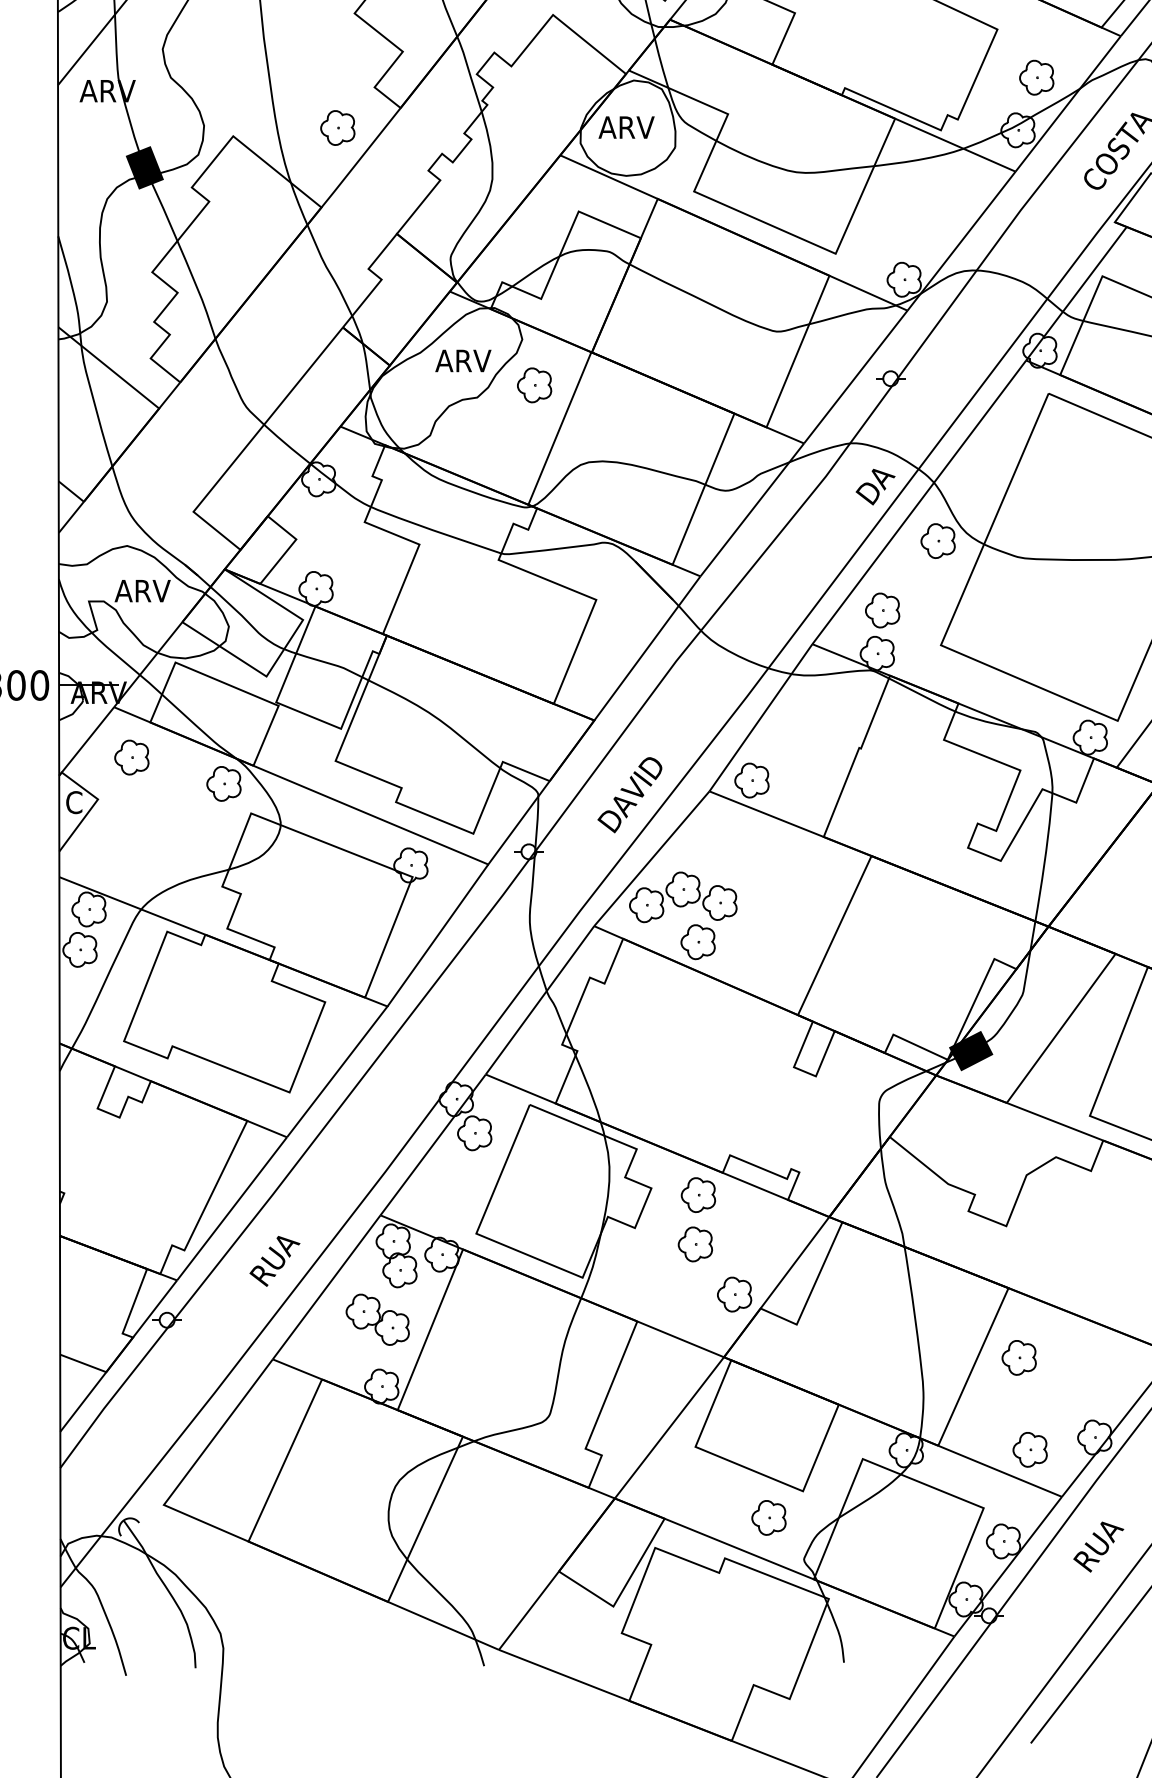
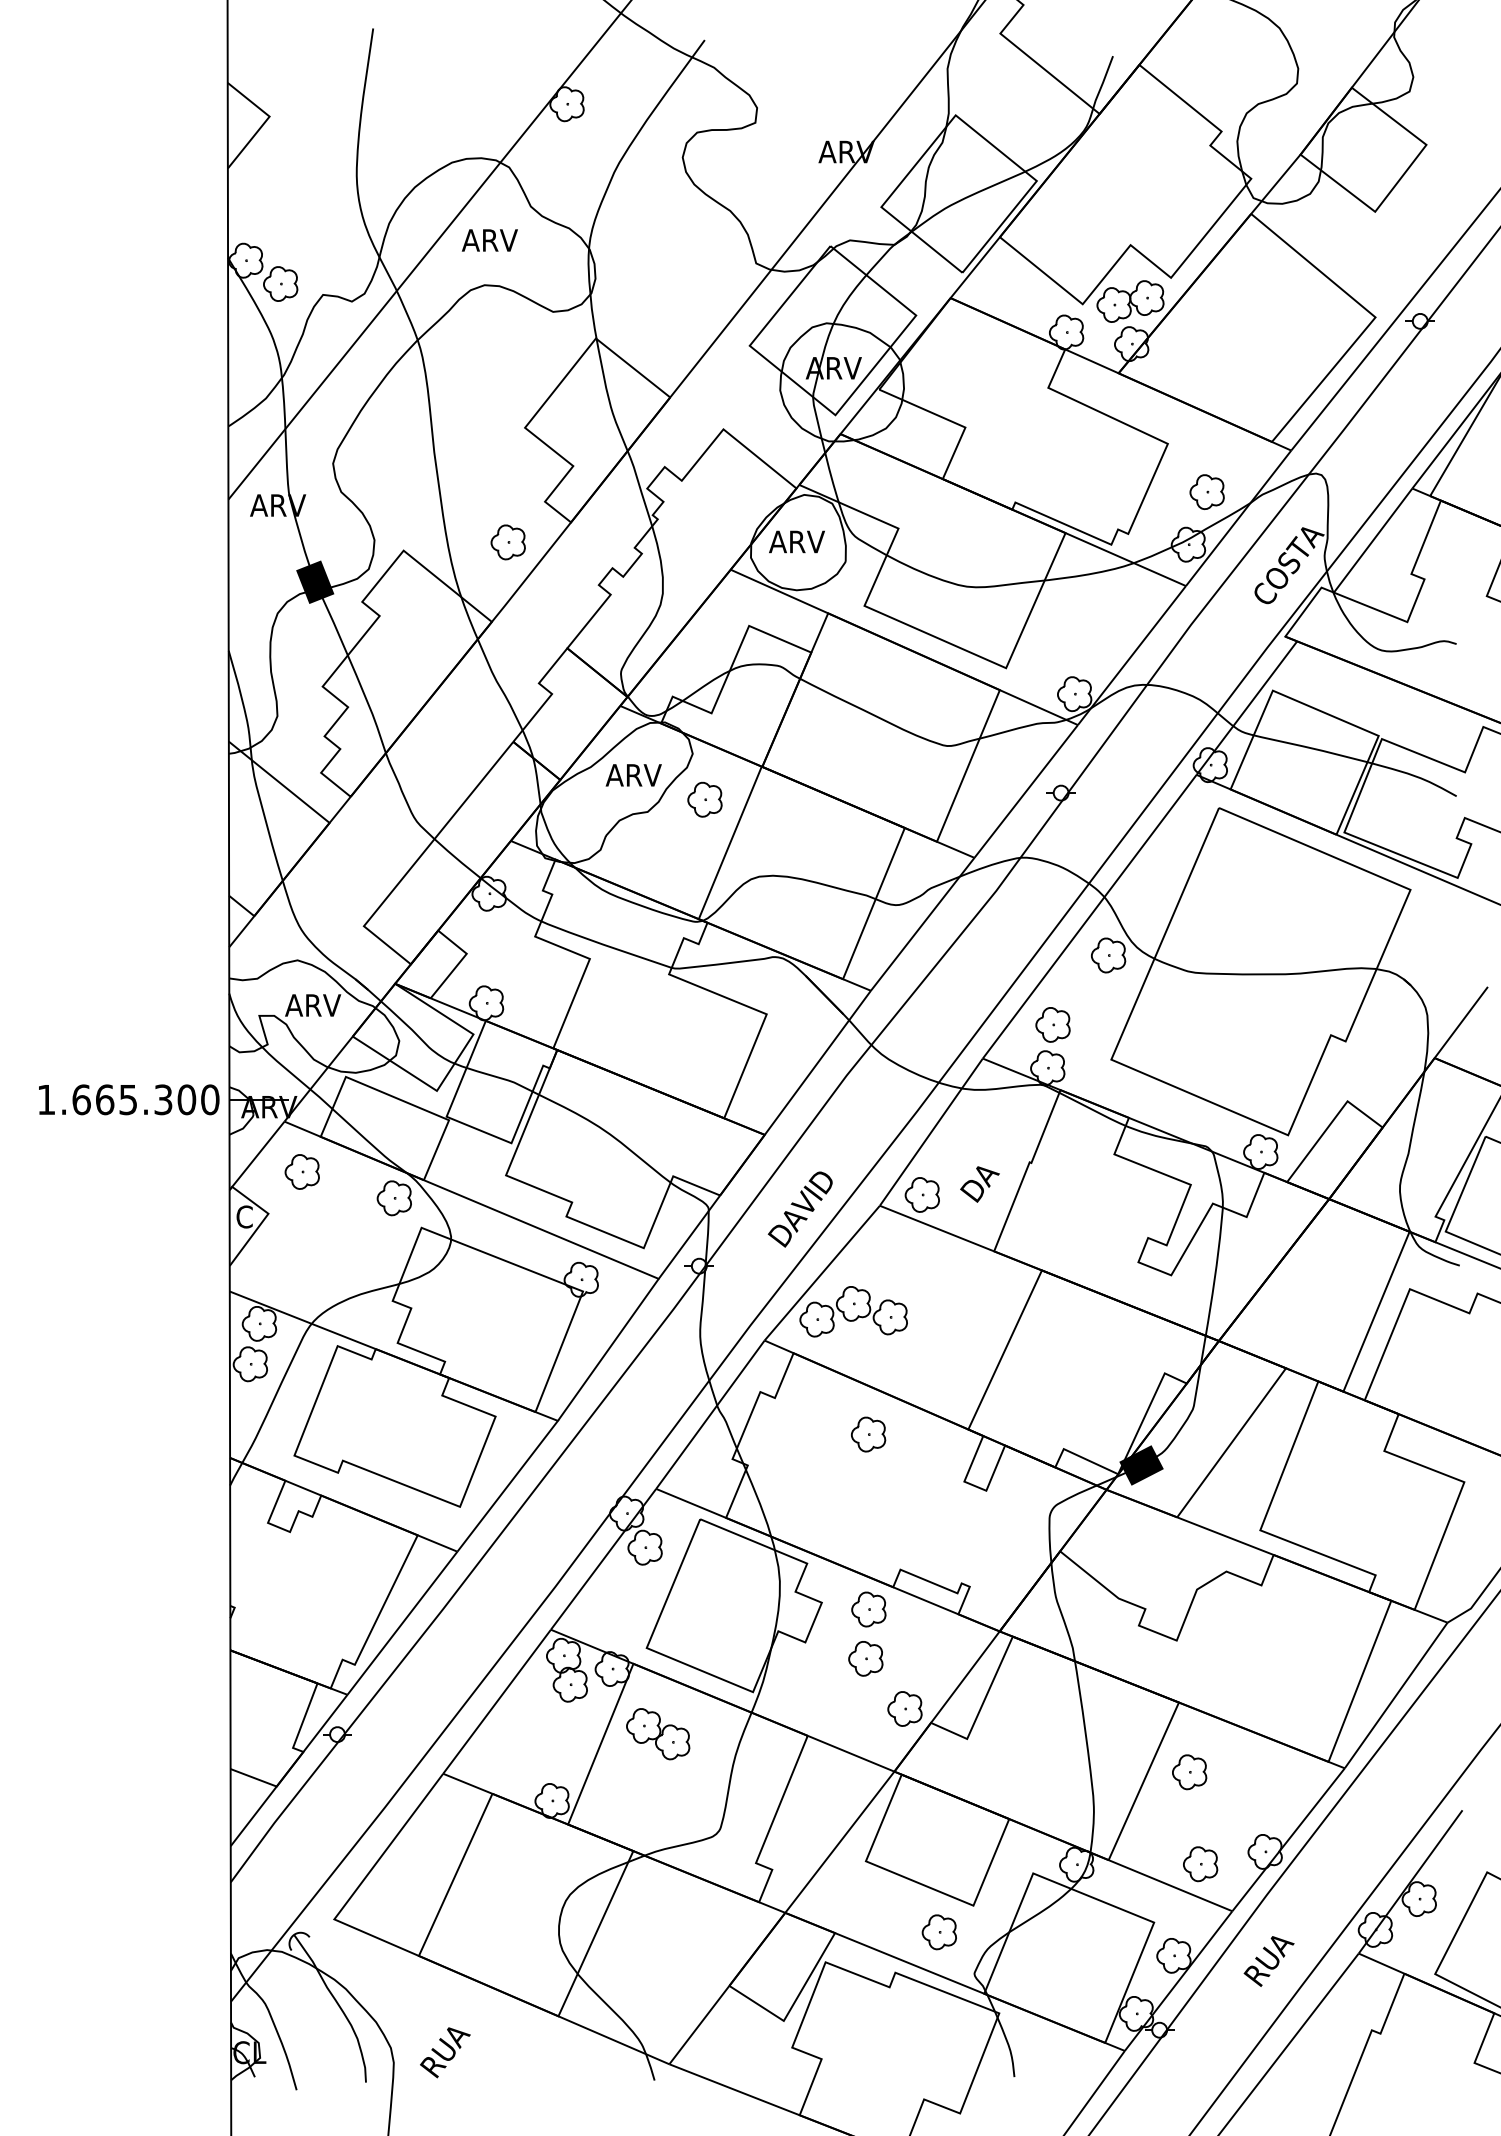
text: (875, 487) -> (979, 1184), moved
part: (698, 942) -> (868, 1434), moved
text: (275, 1261) -> (445, 2052), moved
part: (378, 1320) -> (658, 1734), moved

